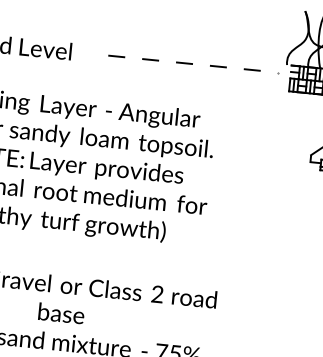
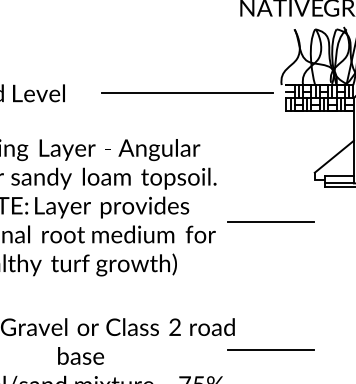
line: (192, 64) -> (187, 93), dashed -> solid
line: (262, 199) -> (270, 221), added
line: (249, 325) -> (270, 349), added

